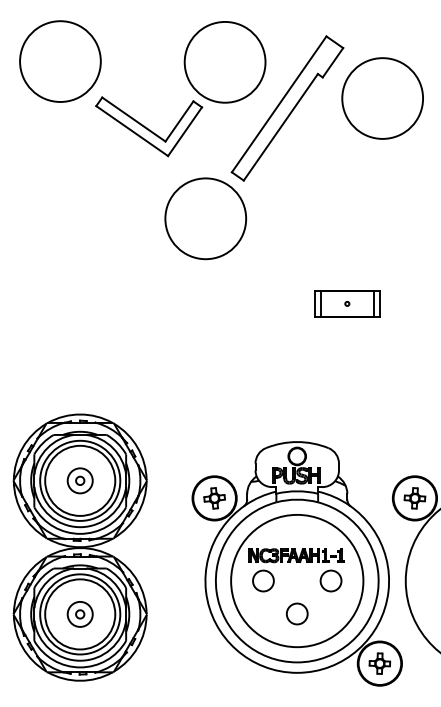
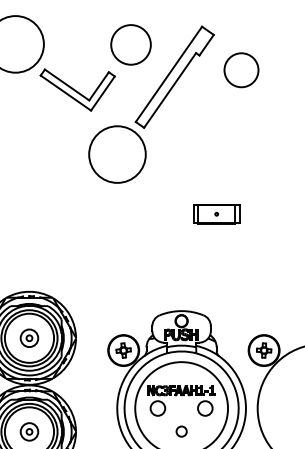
circle: (224, 61) -> (130, 44), size x0.7
circle: (382, 98) -> (241, 70), size x0.6
circle: (297, 613) -> (181, 431), size x0.7

